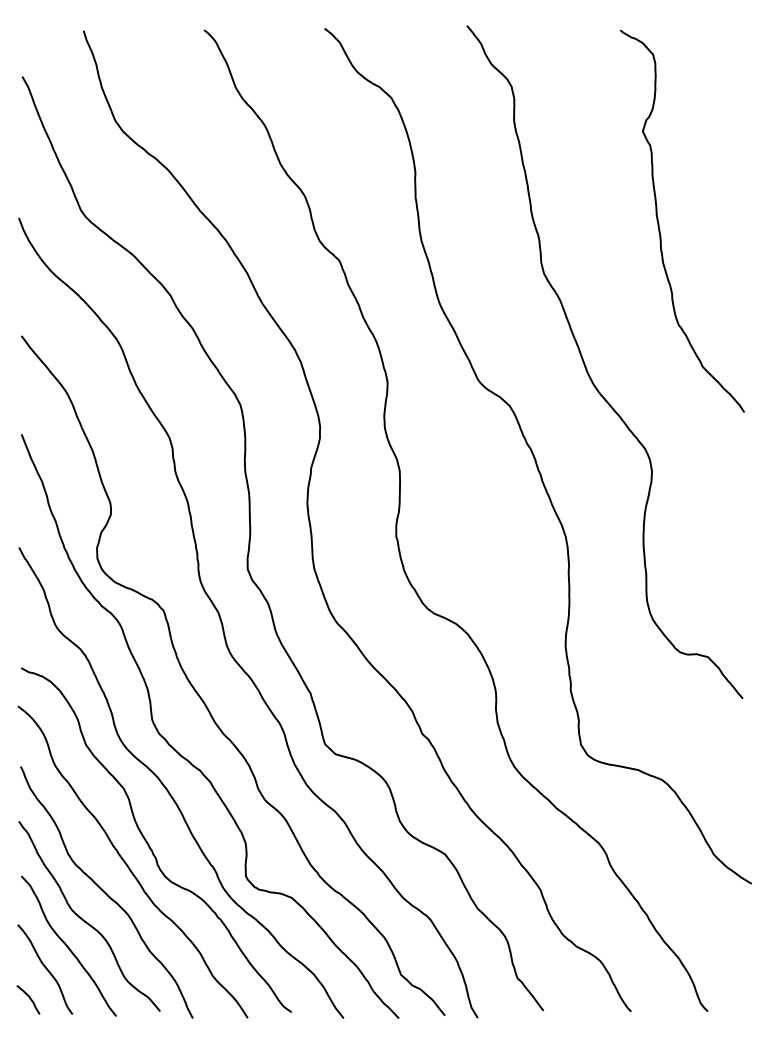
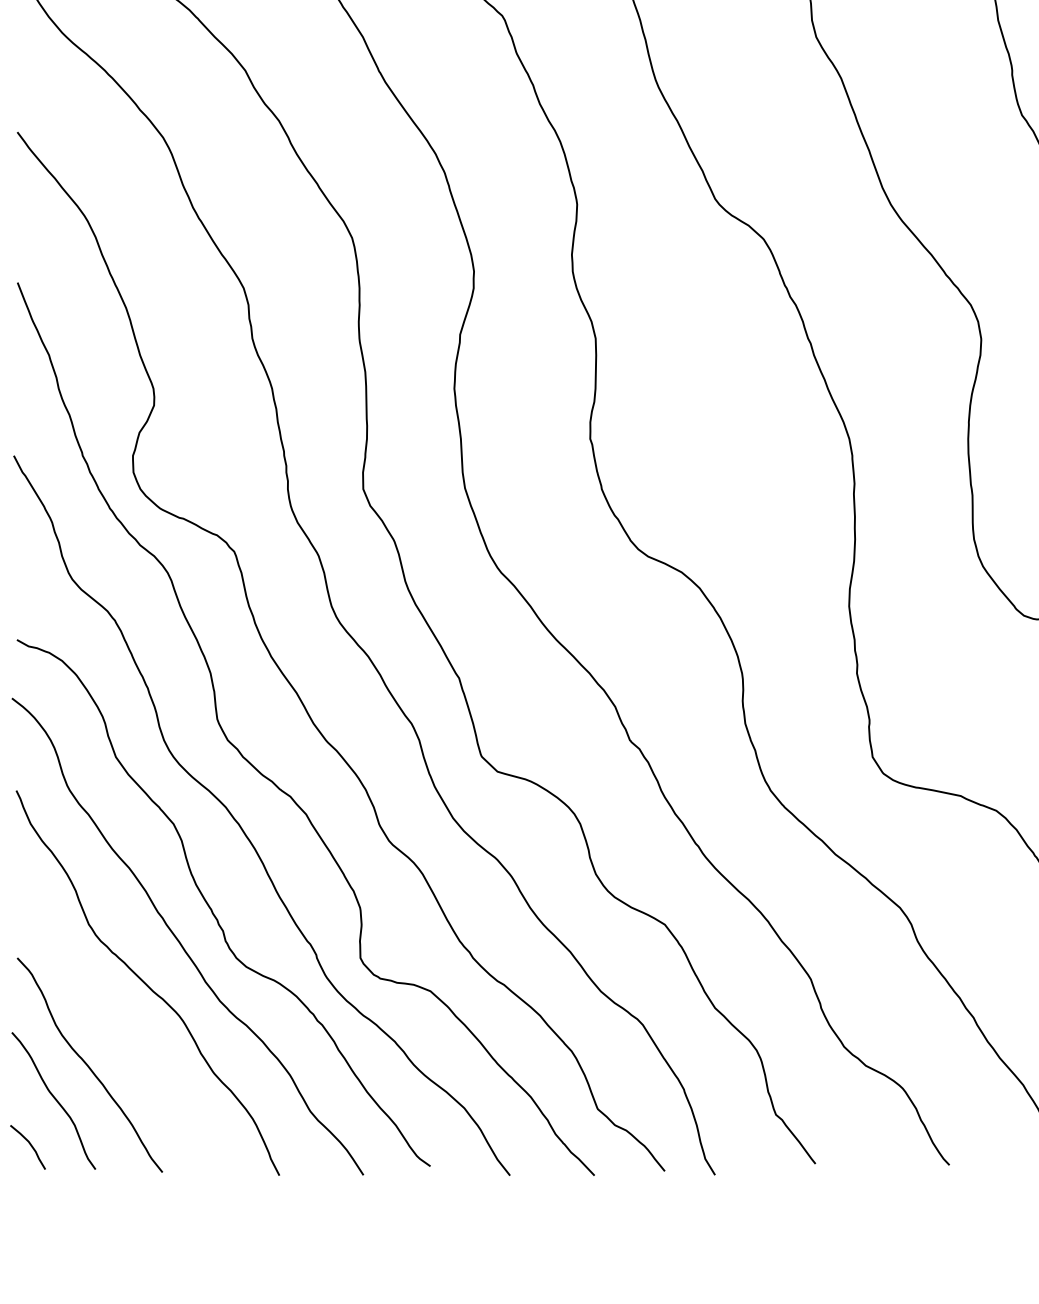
curve: (85, 920) -> (115, 1025), removed

